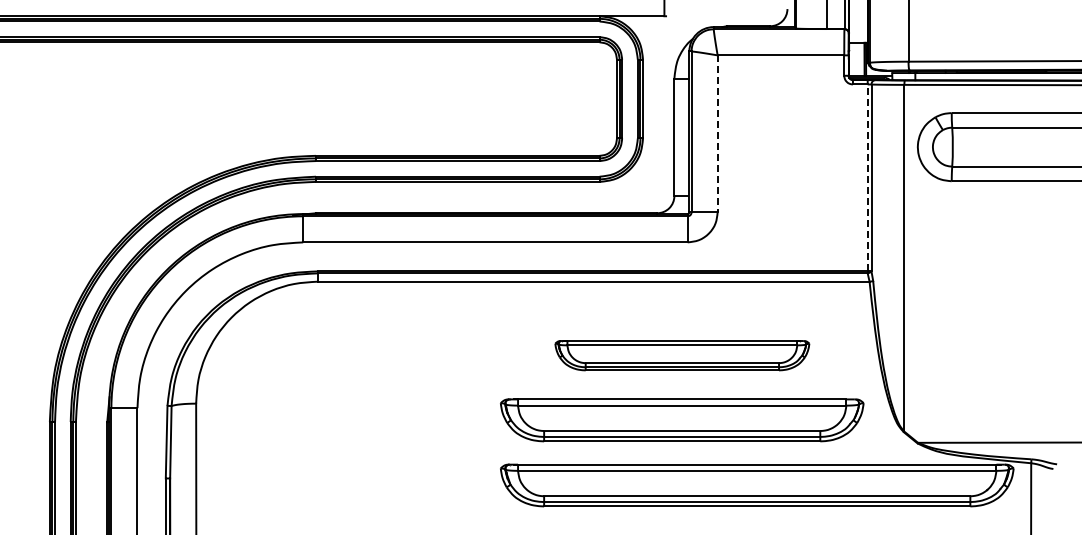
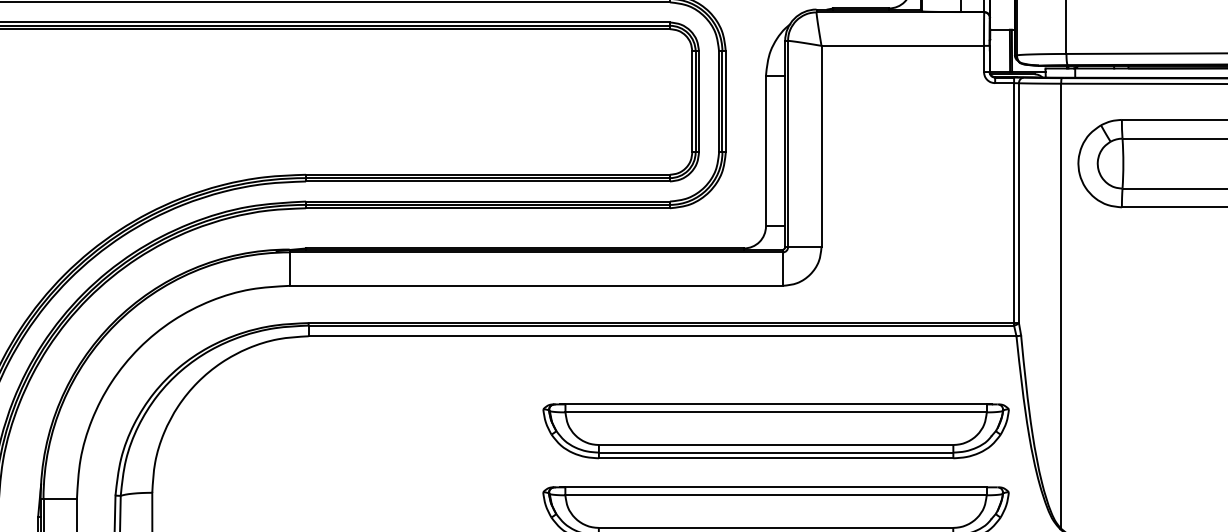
line: (717, 133) -> (821, 146), dashed -> solid
line: (867, 177) -> (1013, 202), dashed -> solid
part: (682, 355) -> (776, 430), size x1.43

